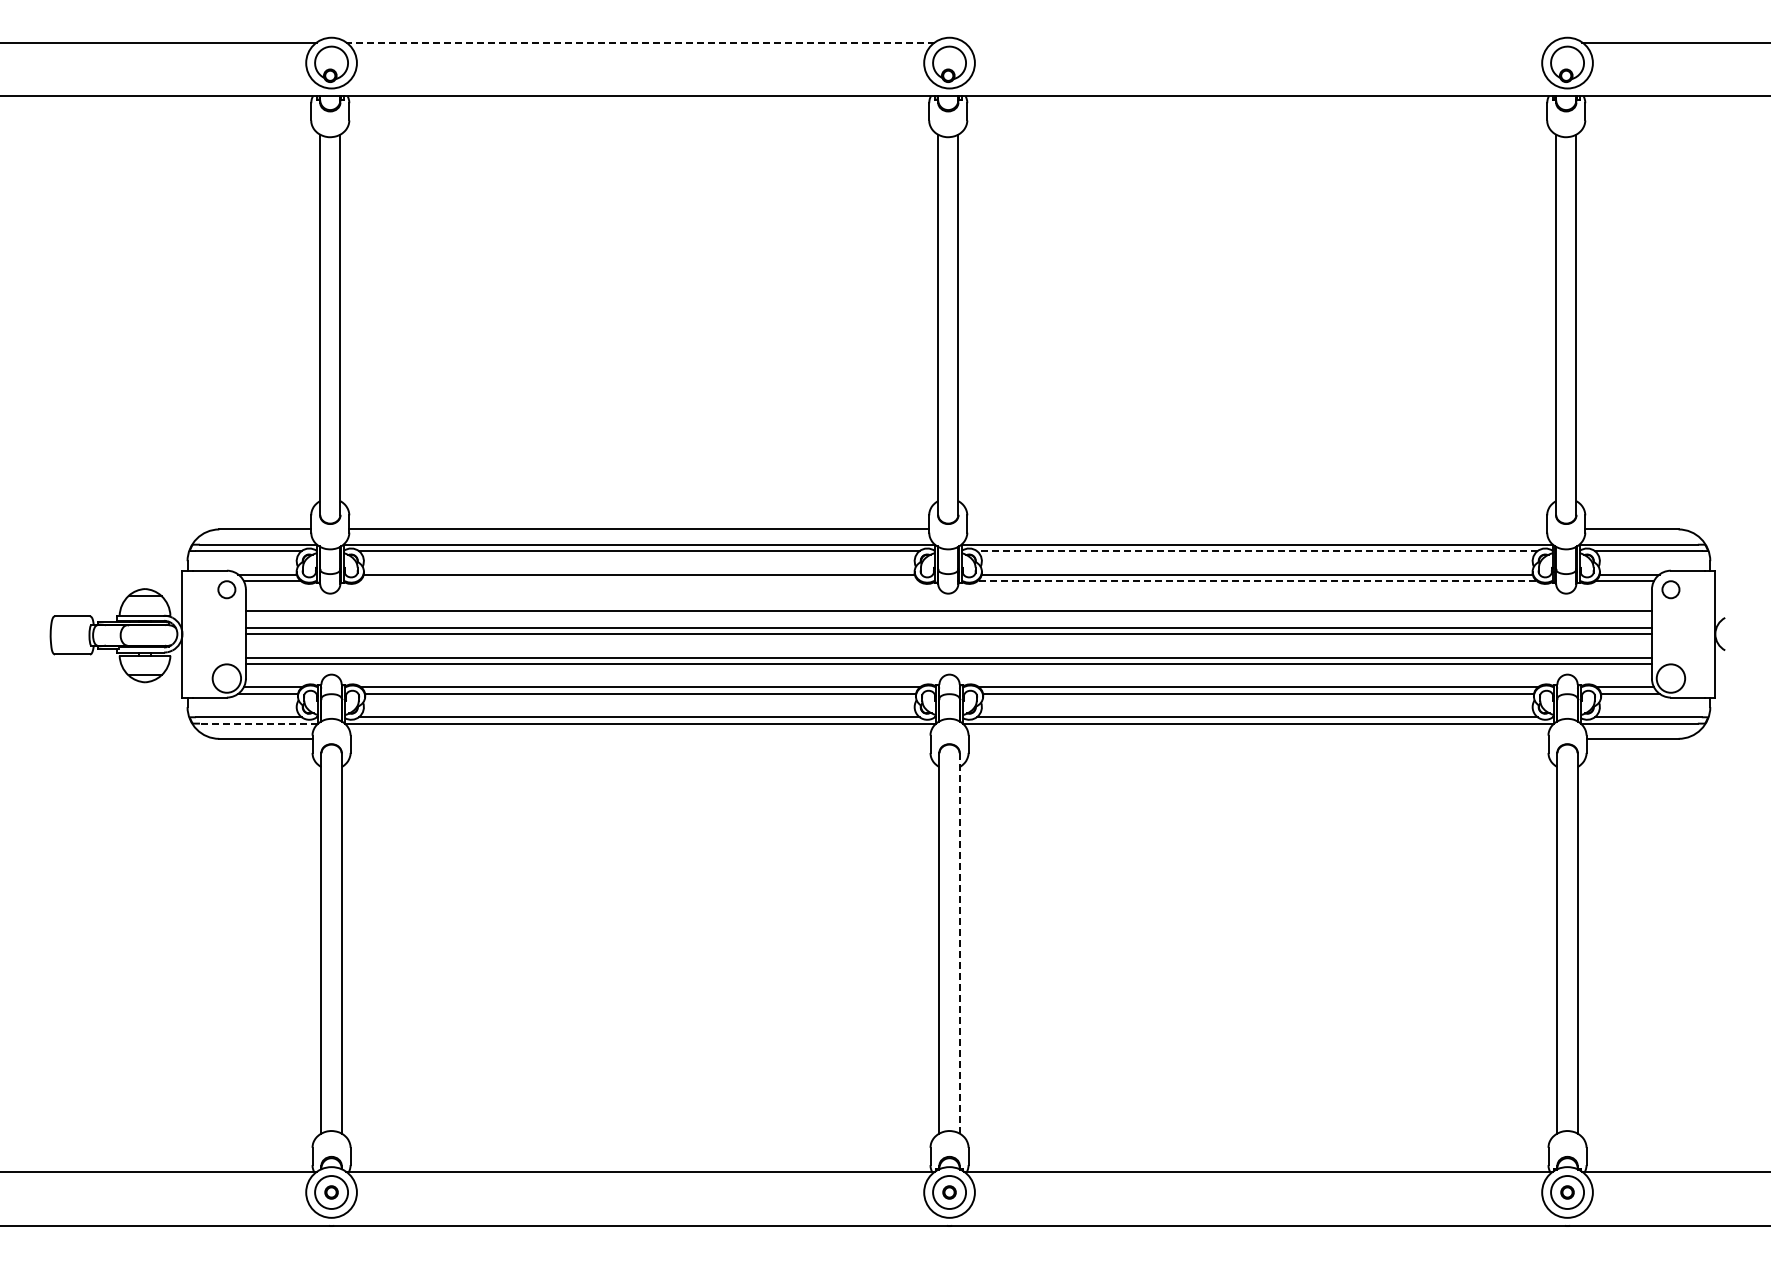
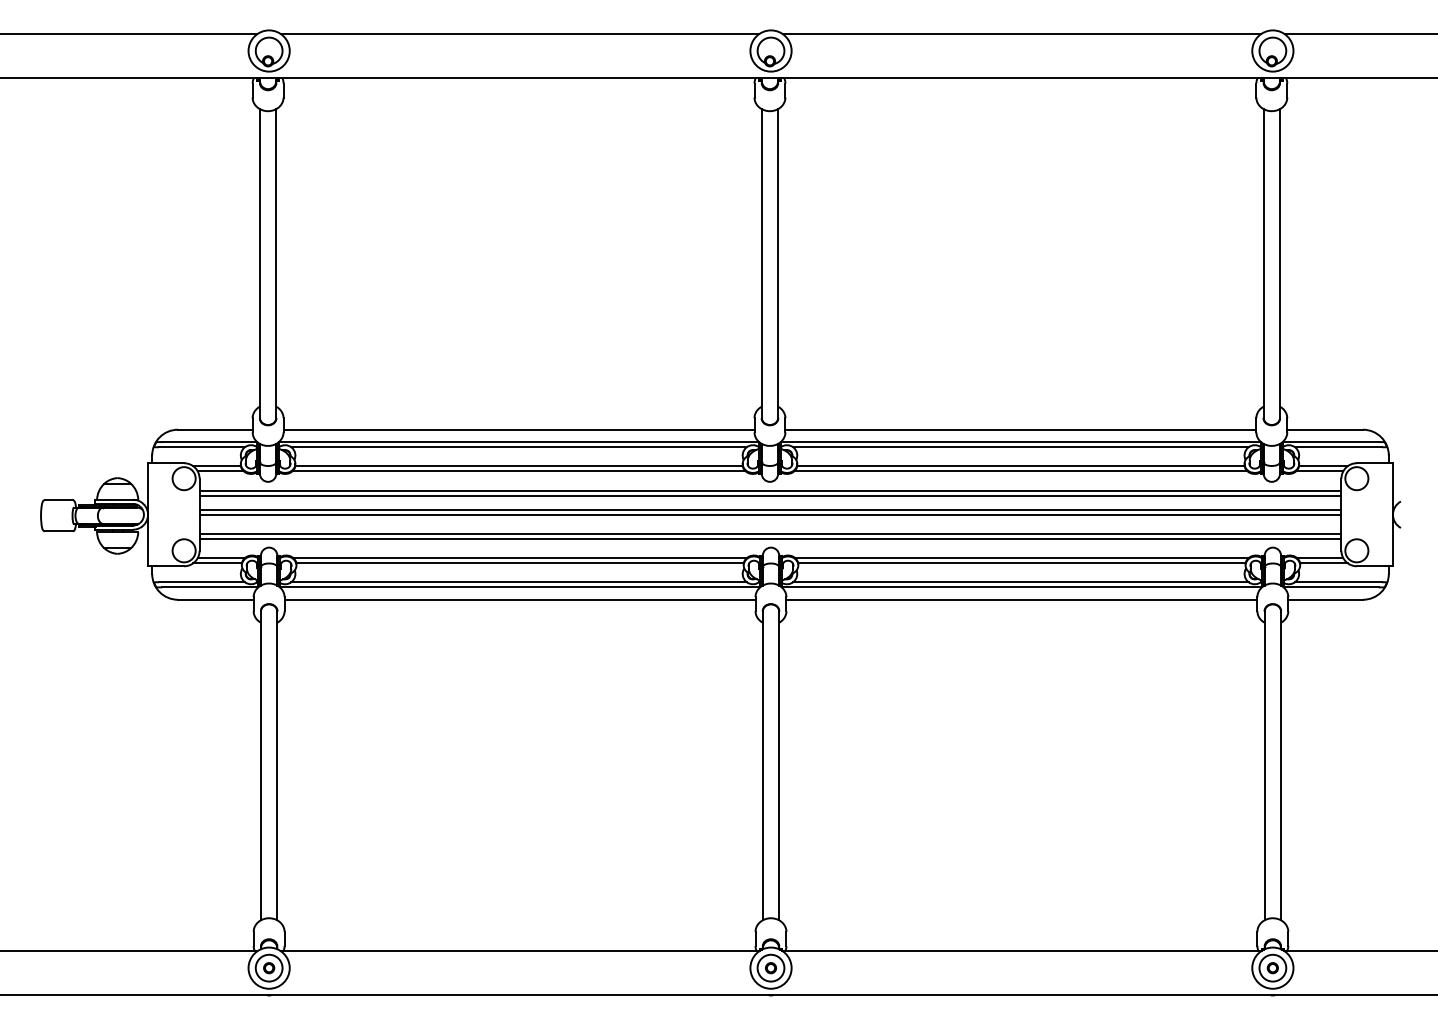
line: (640, 42) -> (520, 34), dashed -> solid
line: (1258, 42) -> (1021, 34), added
line: (1257, 529) -> (1021, 429), added
line: (1256, 551) -> (1020, 447), dashed -> solid
line: (639, 580) -> (519, 471), added
line: (1256, 580) -> (1020, 471), dashed -> solid
circle: (226, 589) -> (183, 478), size x1.67
circle: (1670, 589) -> (1356, 478), size x1.67
line: (948, 604) -> (770, 490), added
line: (258, 723) -> (209, 587), dashed -> solid
line: (640, 738) -> (520, 599), added
line: (1258, 738) -> (1021, 599), added
line: (959, 944) -> (779, 766), dashed -> solid

